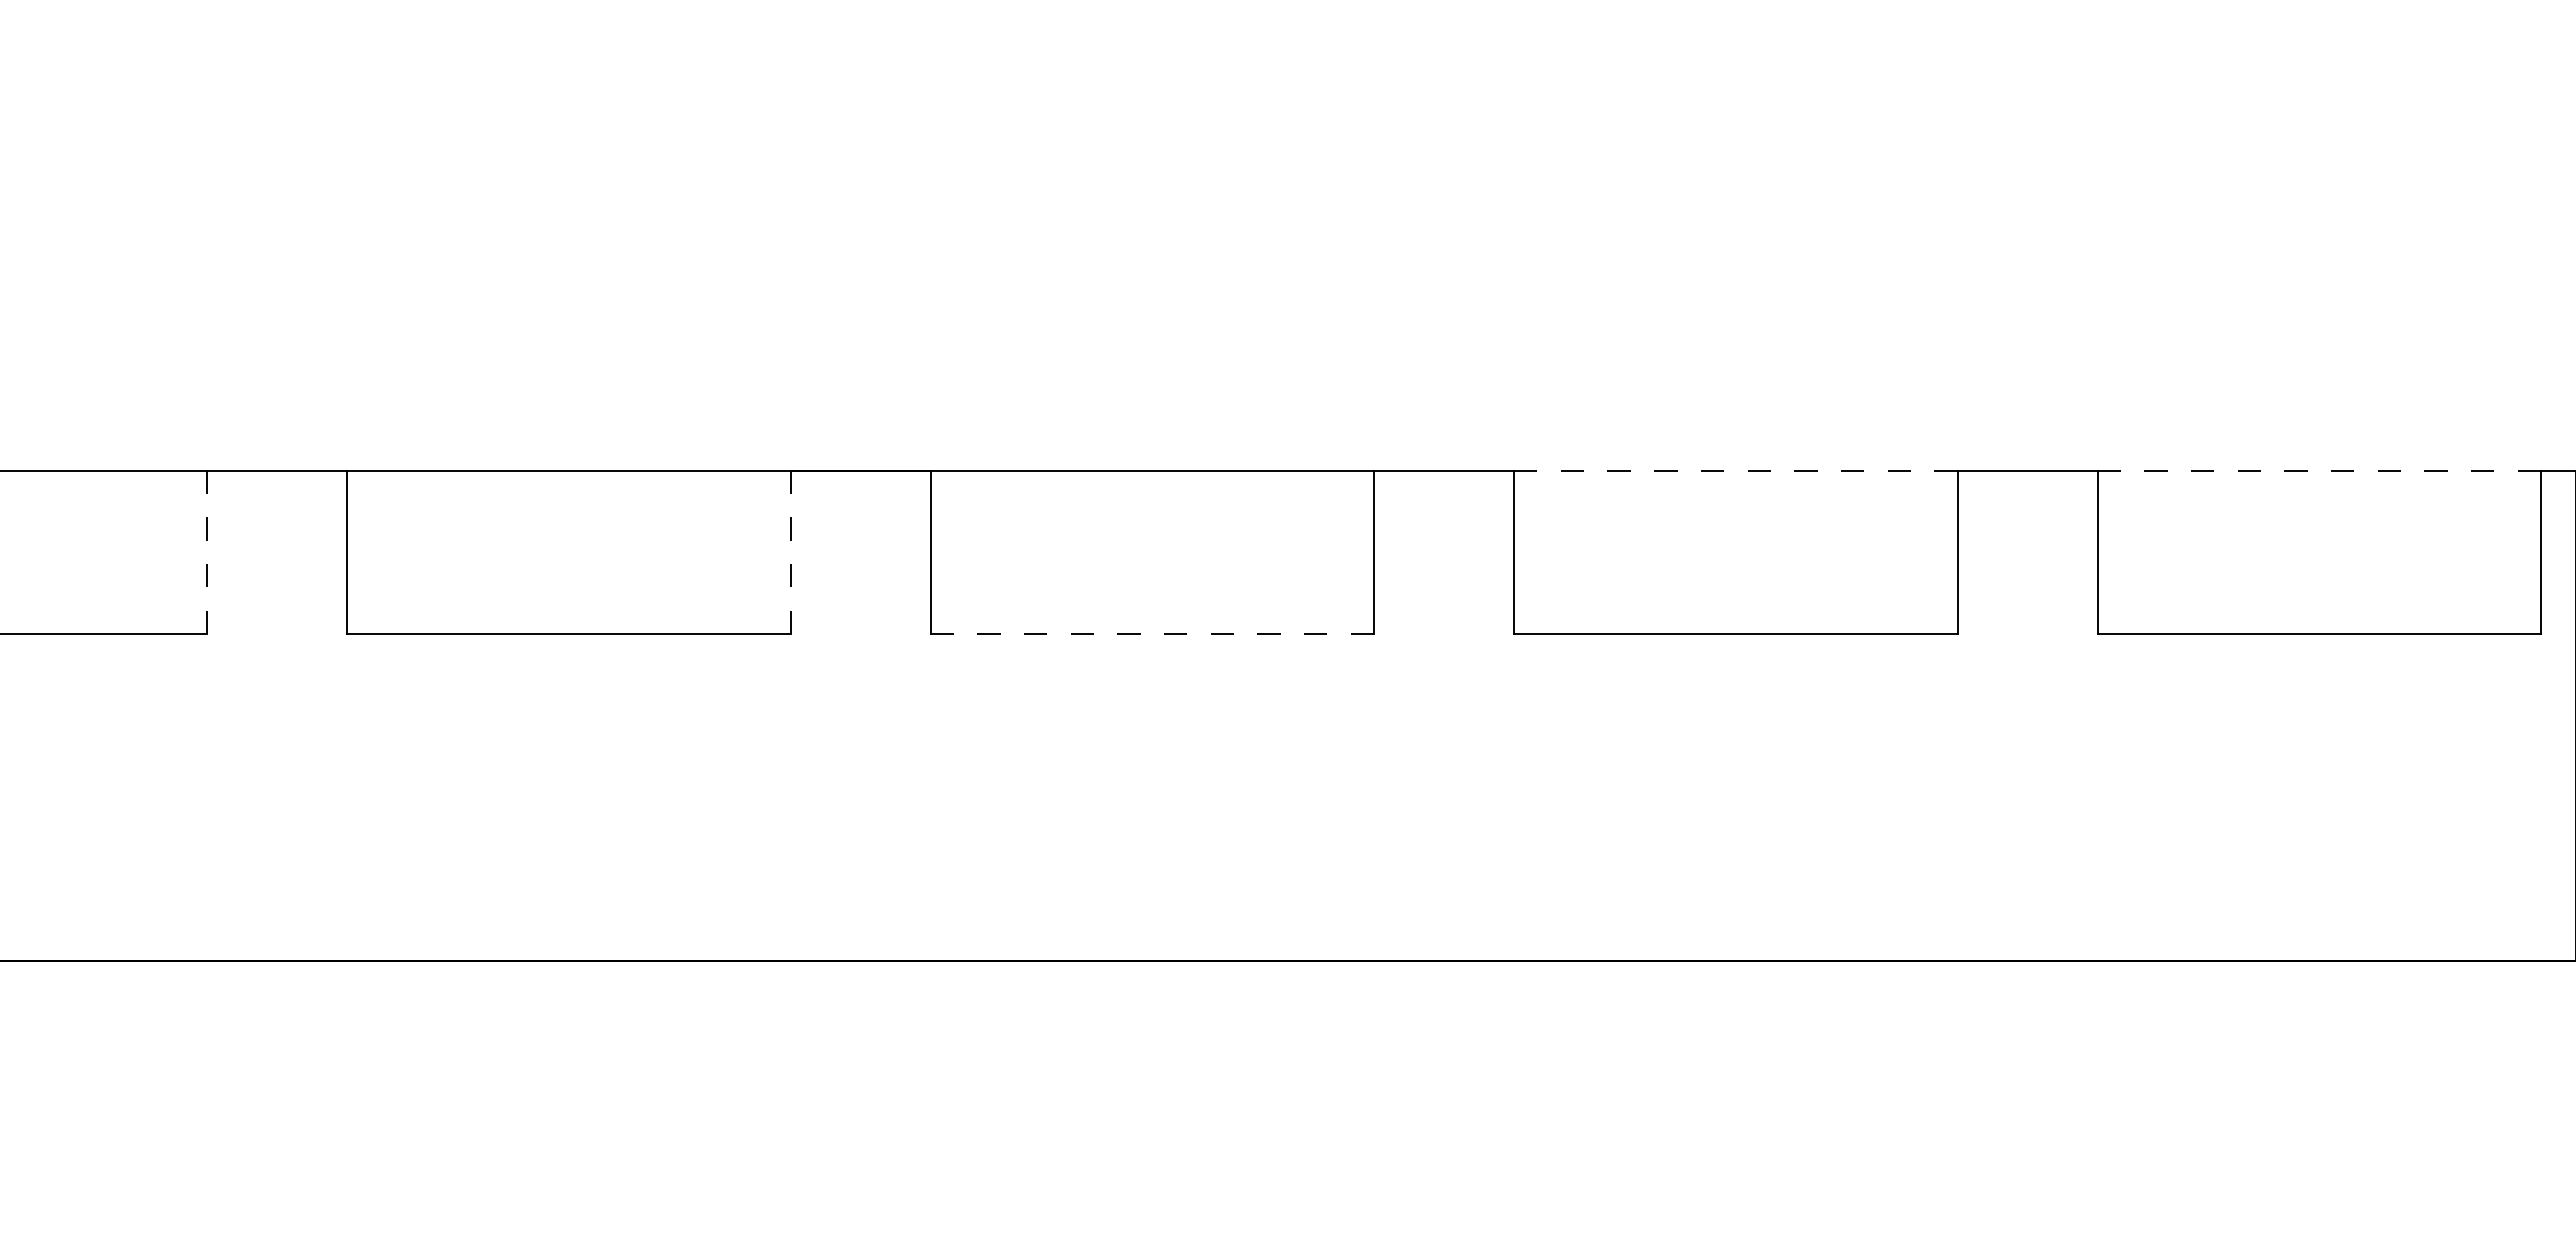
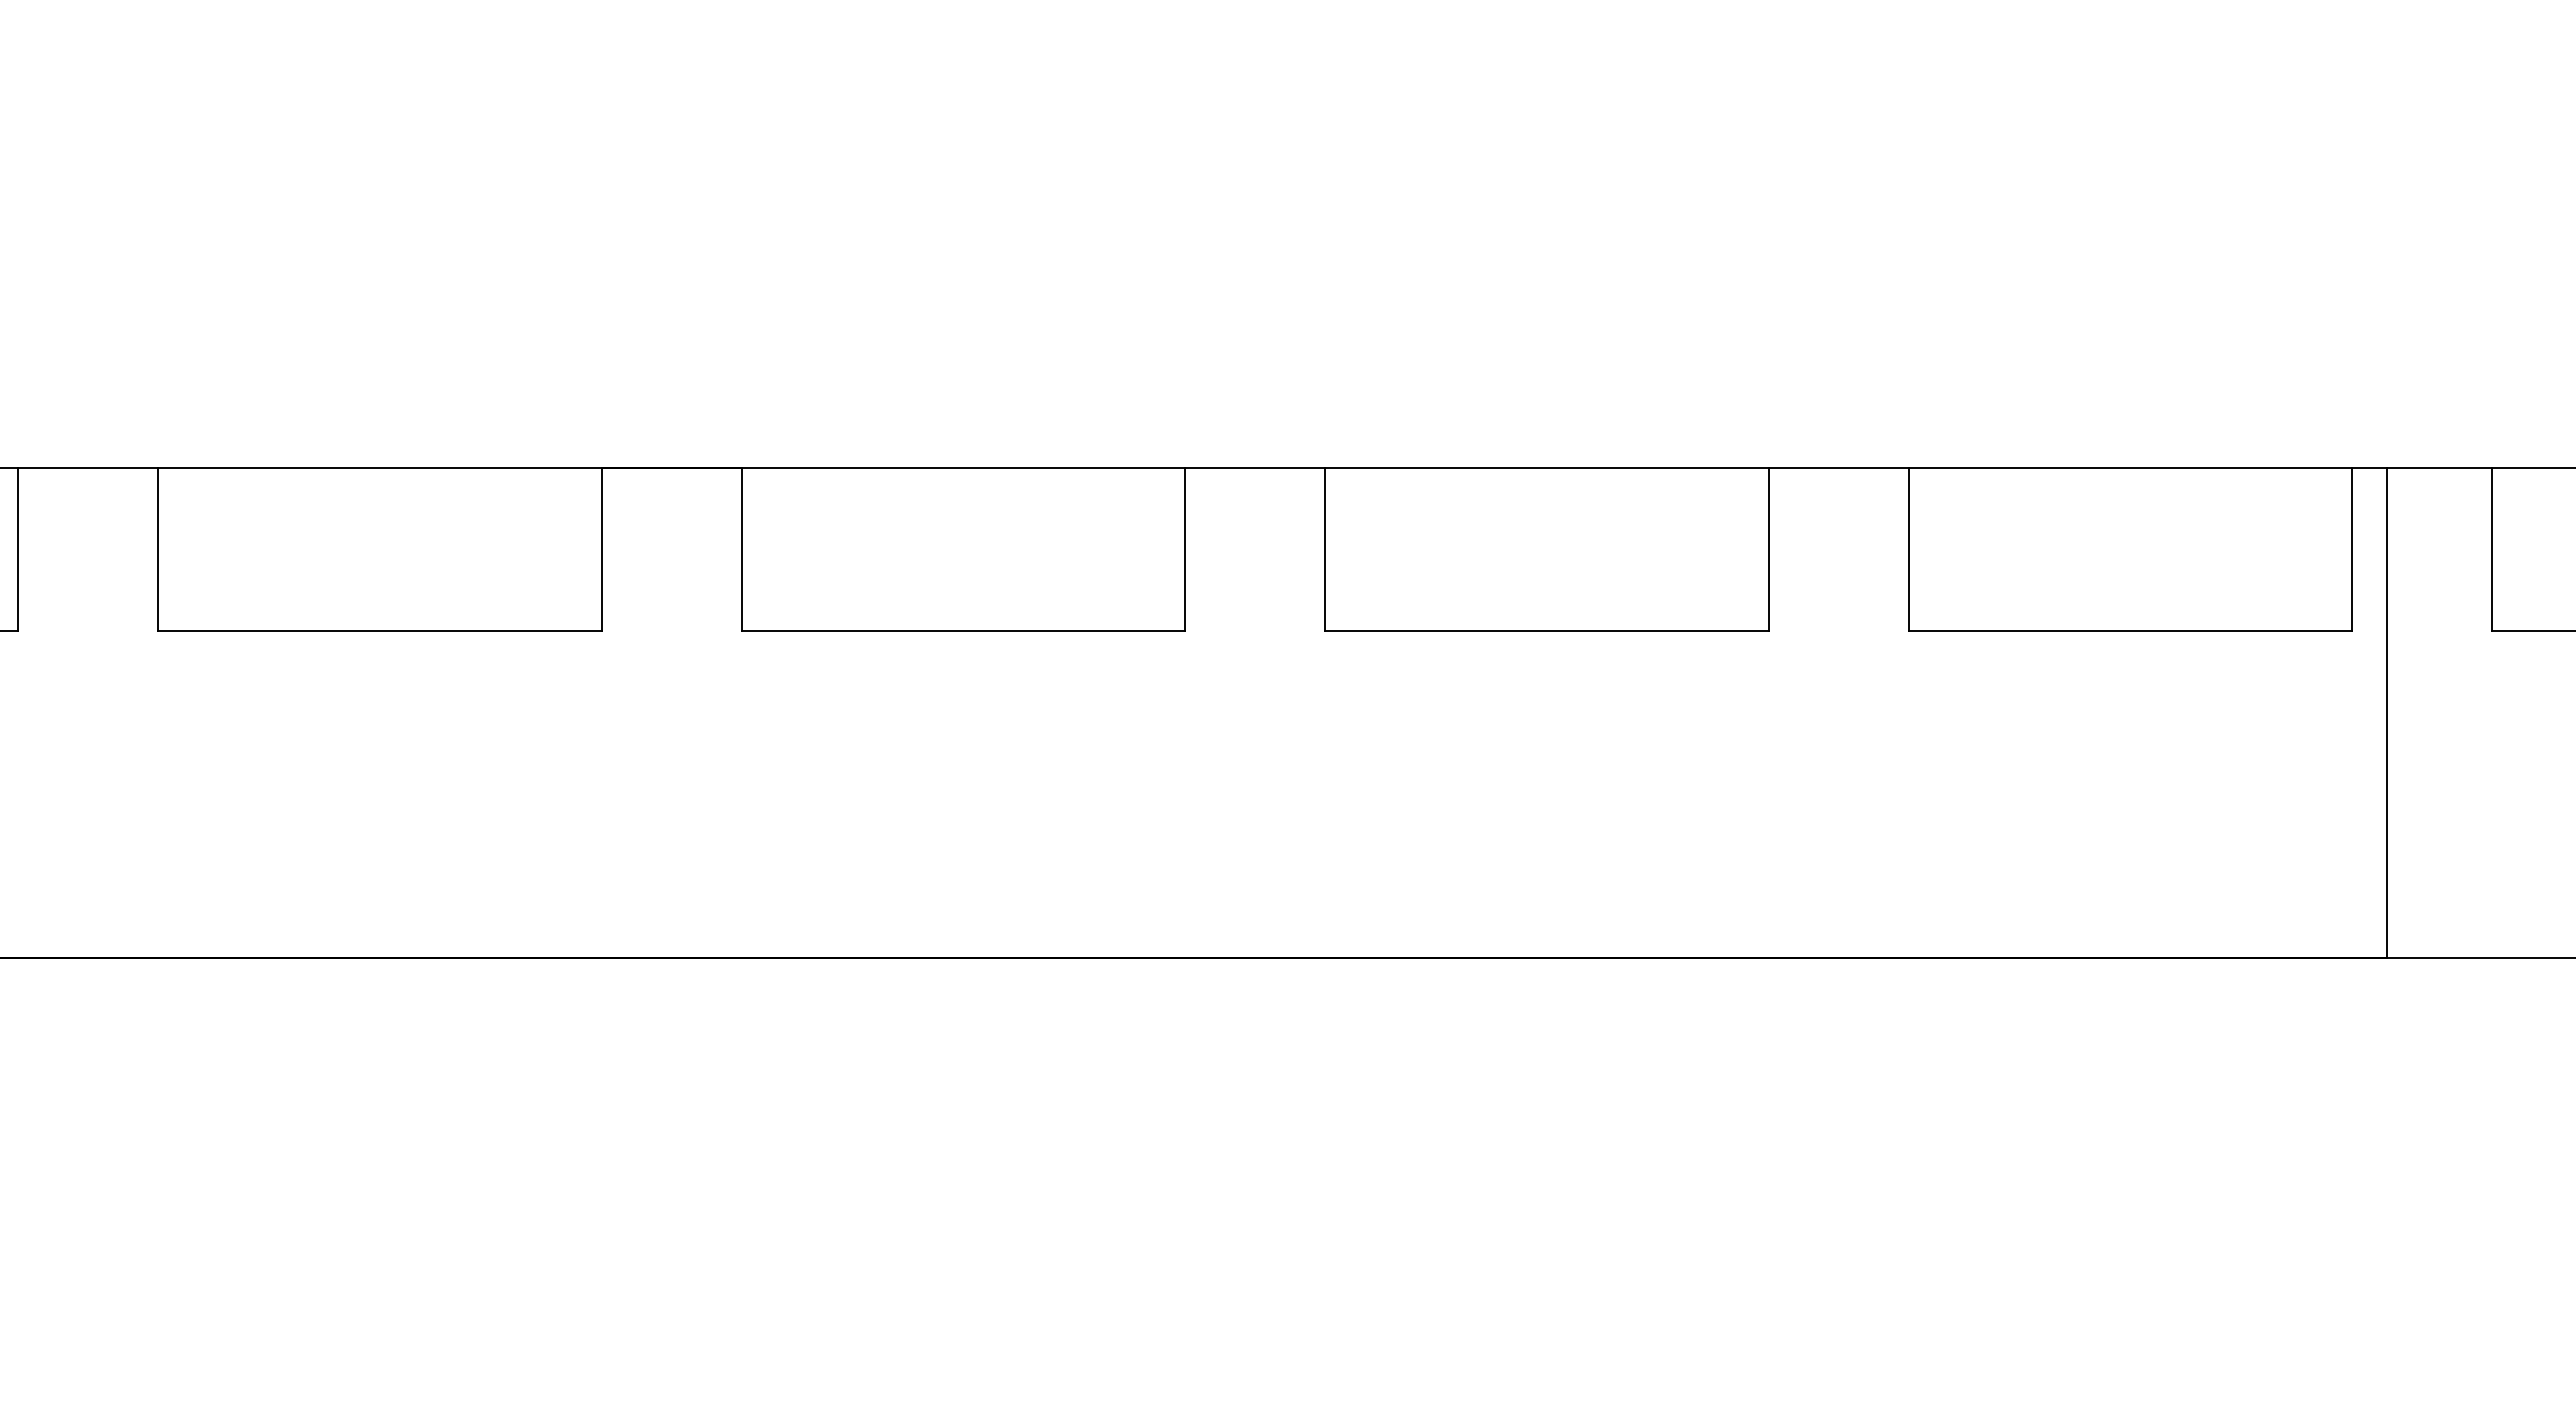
line: (1736, 470) -> (1547, 467), dashed -> solid
line: (2319, 470) -> (2130, 467), dashed -> solid
line: (207, 552) -> (18, 549), dashed -> solid
line: (790, 552) -> (601, 549), dashed -> solid
line: (1152, 634) -> (963, 631), dashed -> solid

